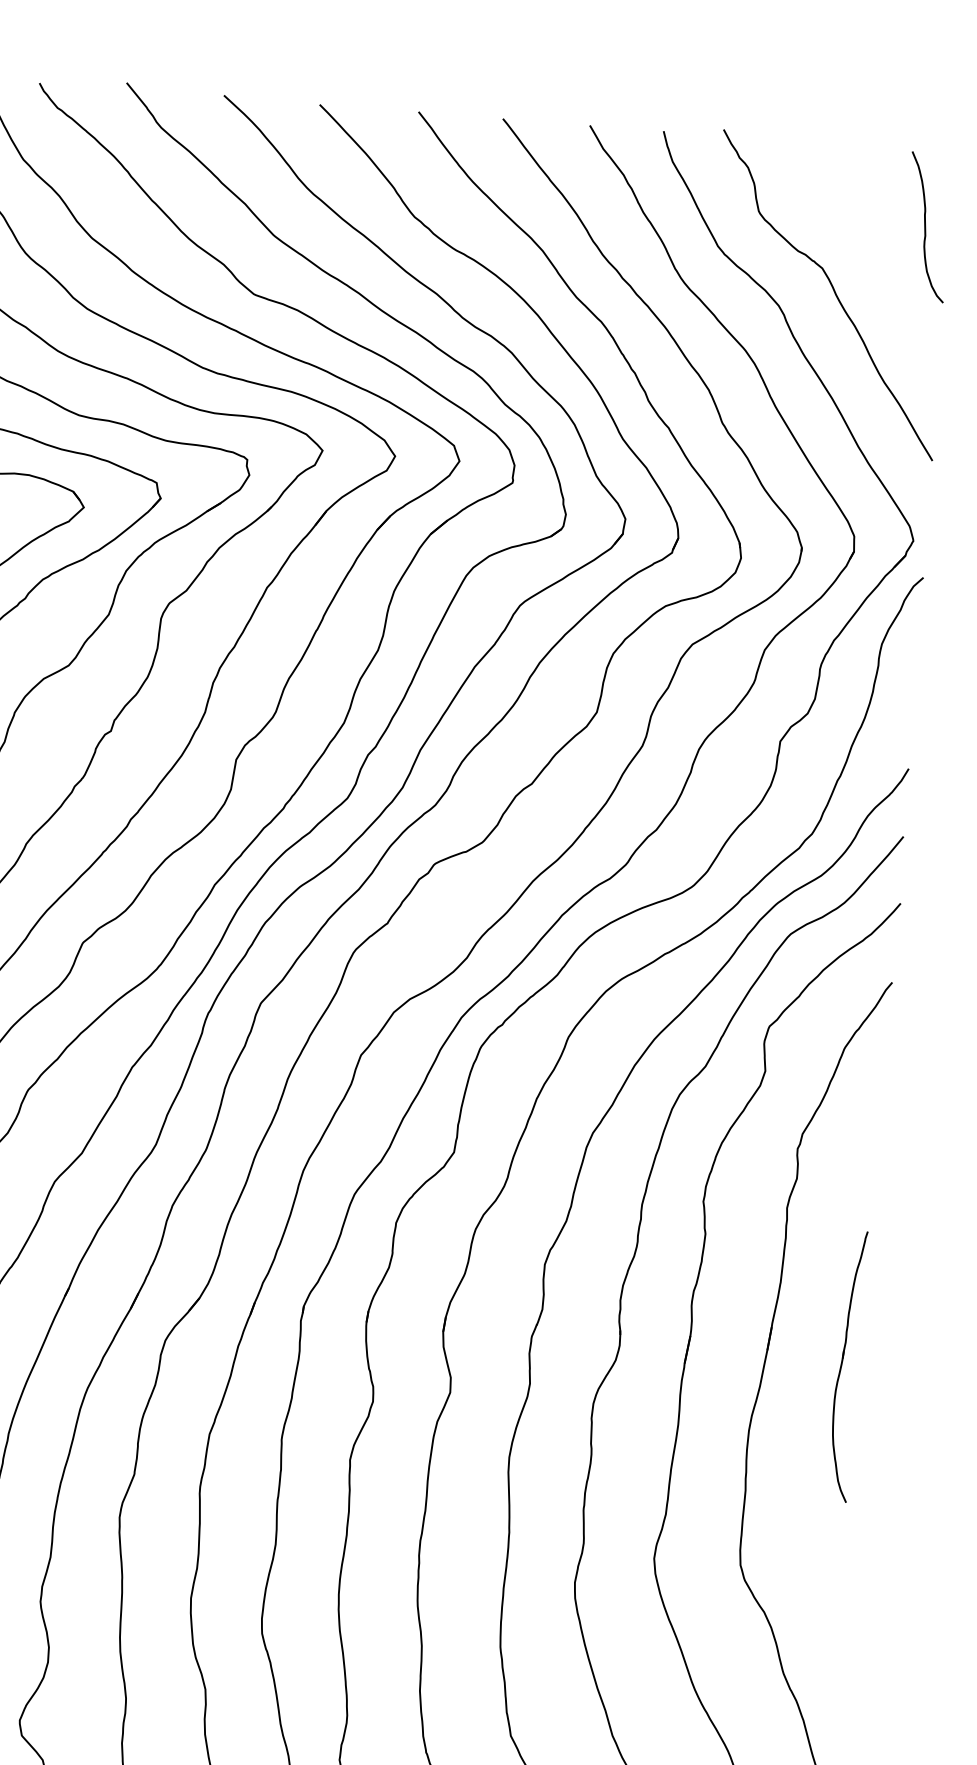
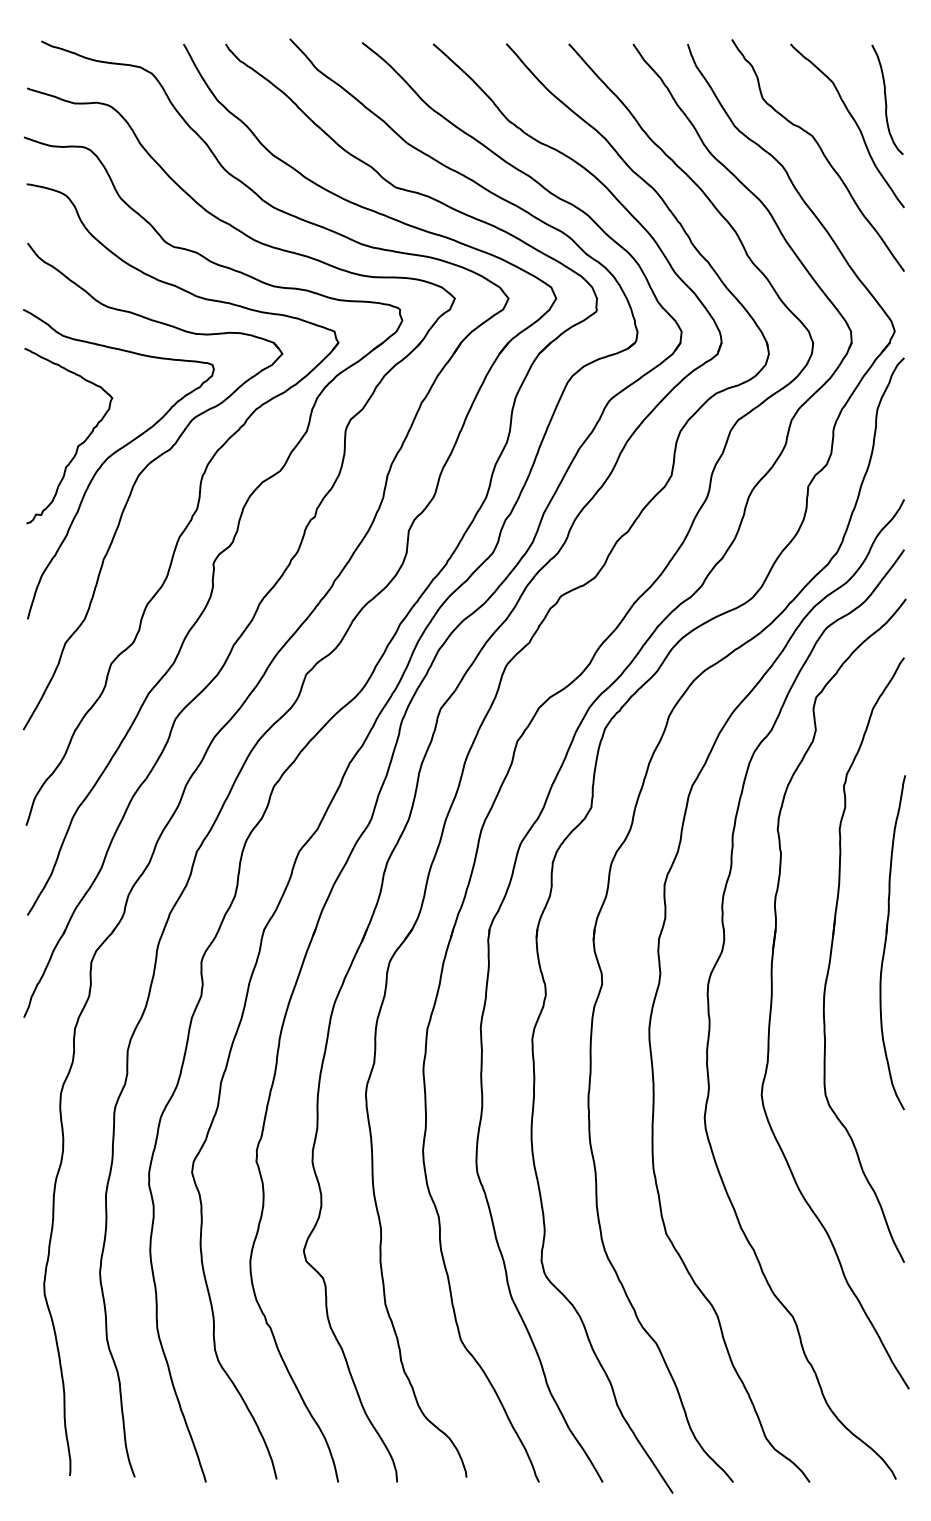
curve: (880, 254) -> (854, 122), added
part: (846, 1365) -> (892, 942), size x1.67

